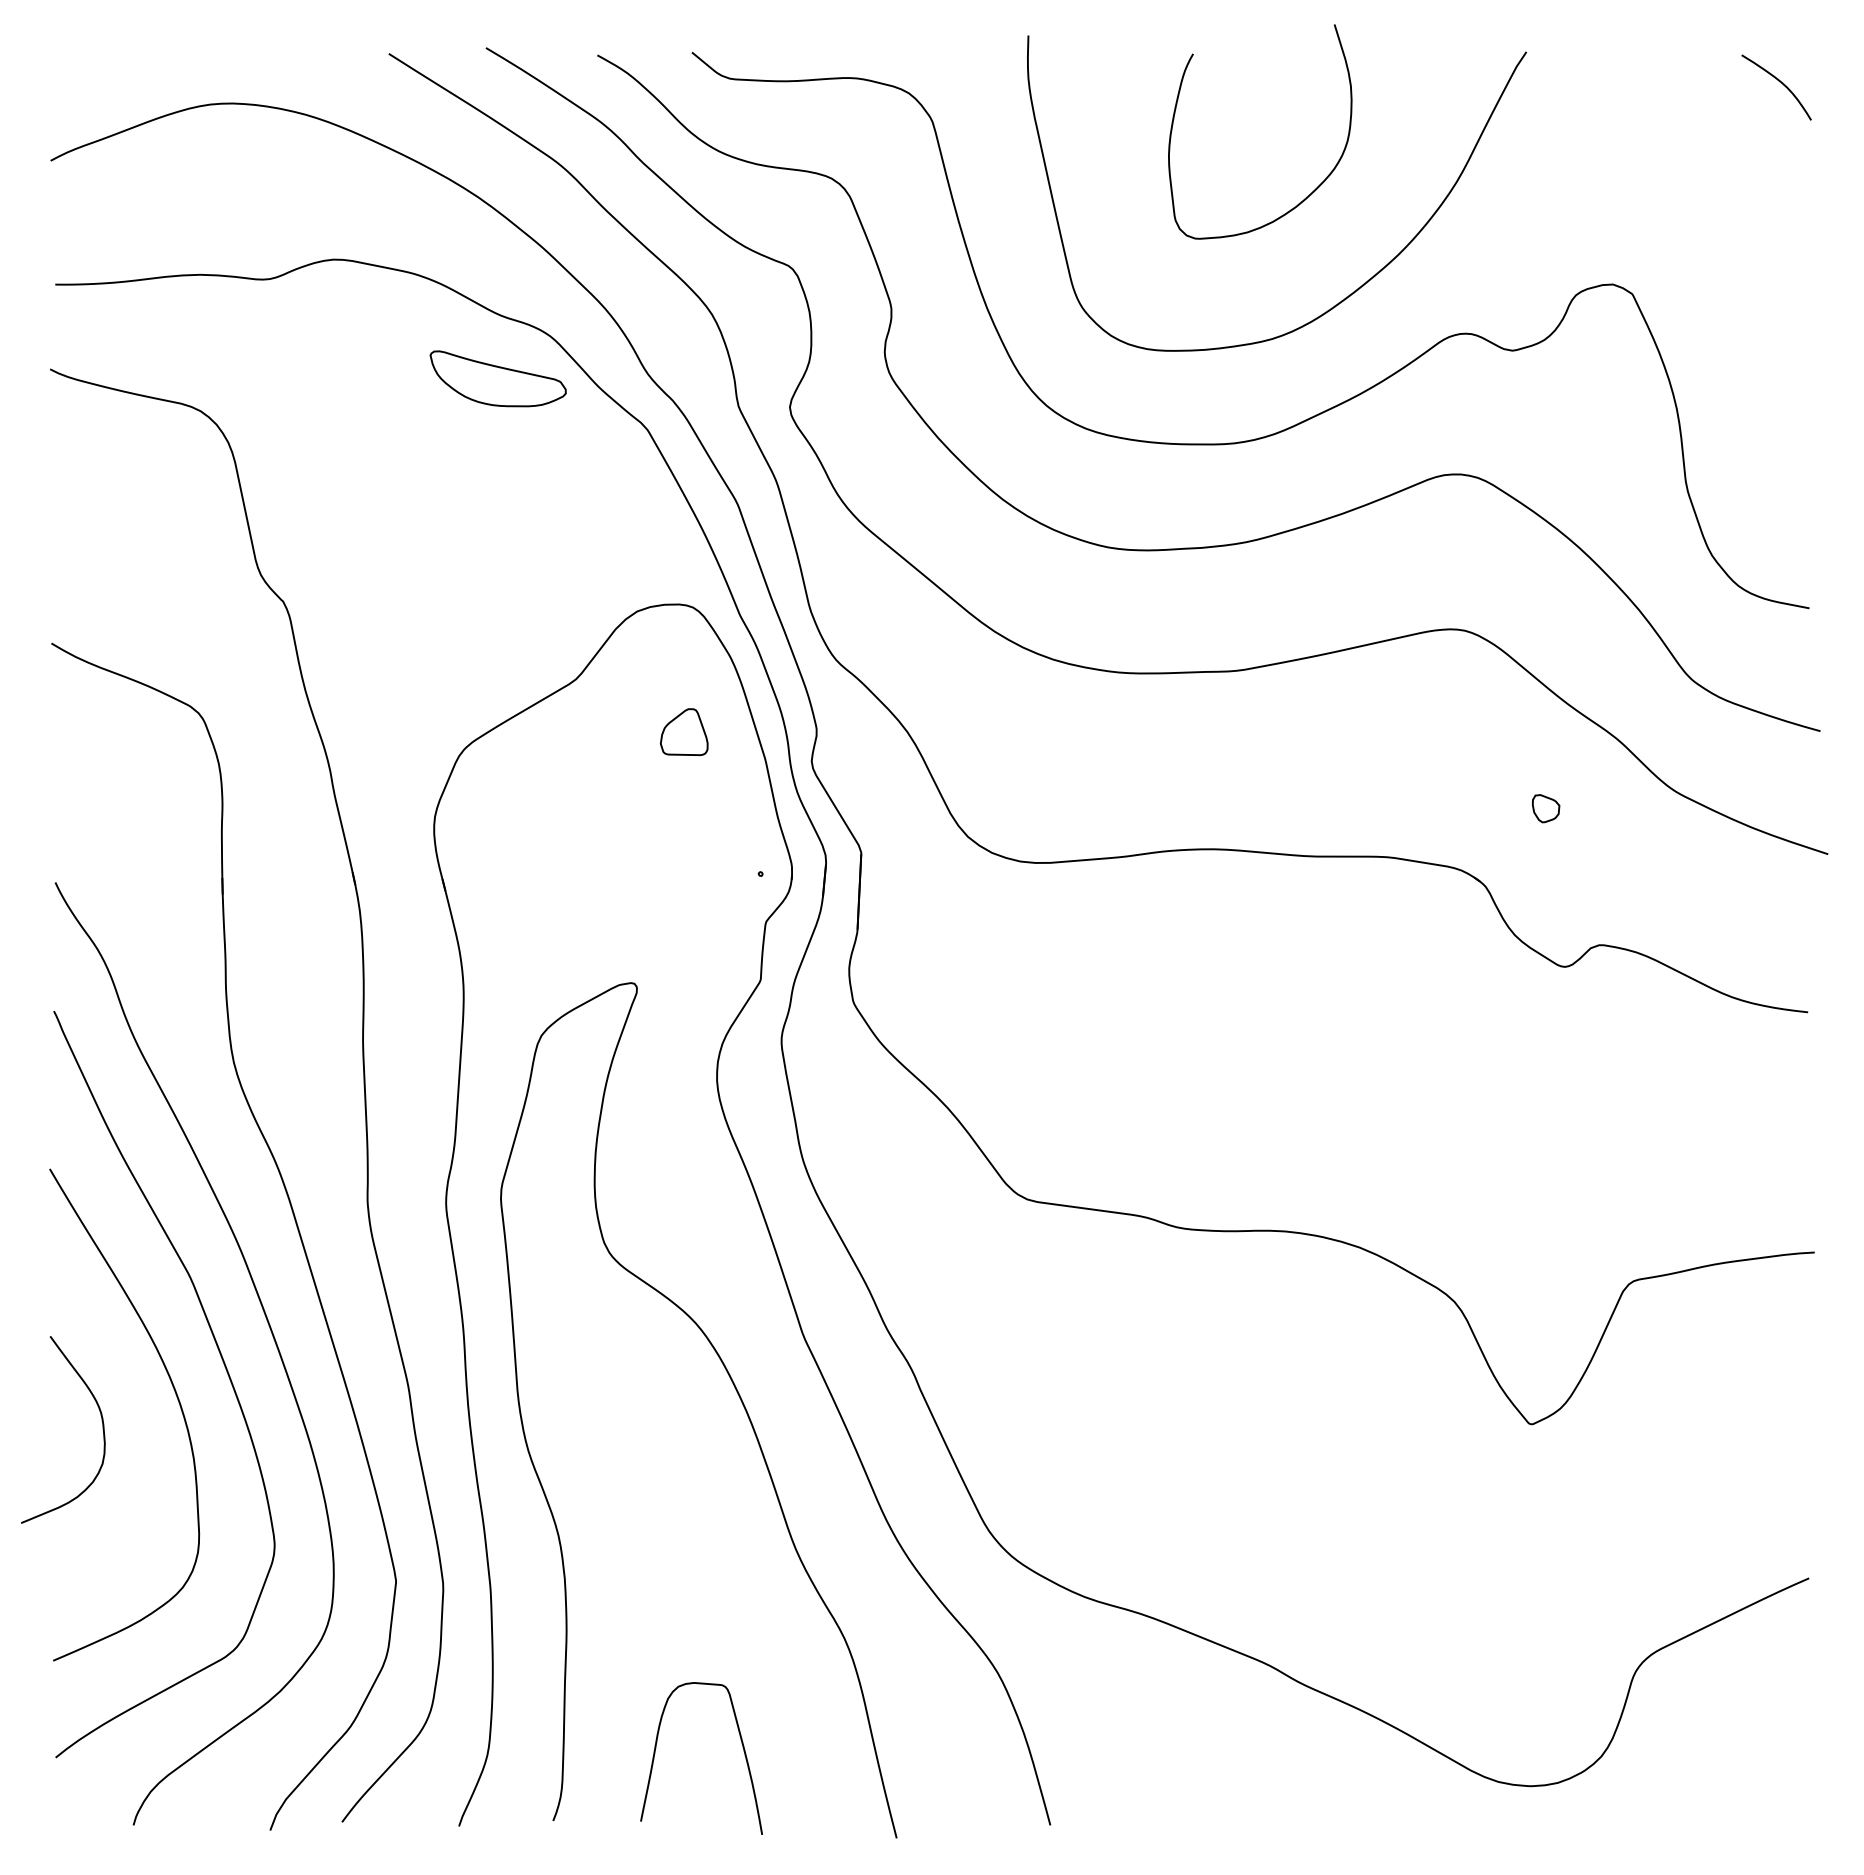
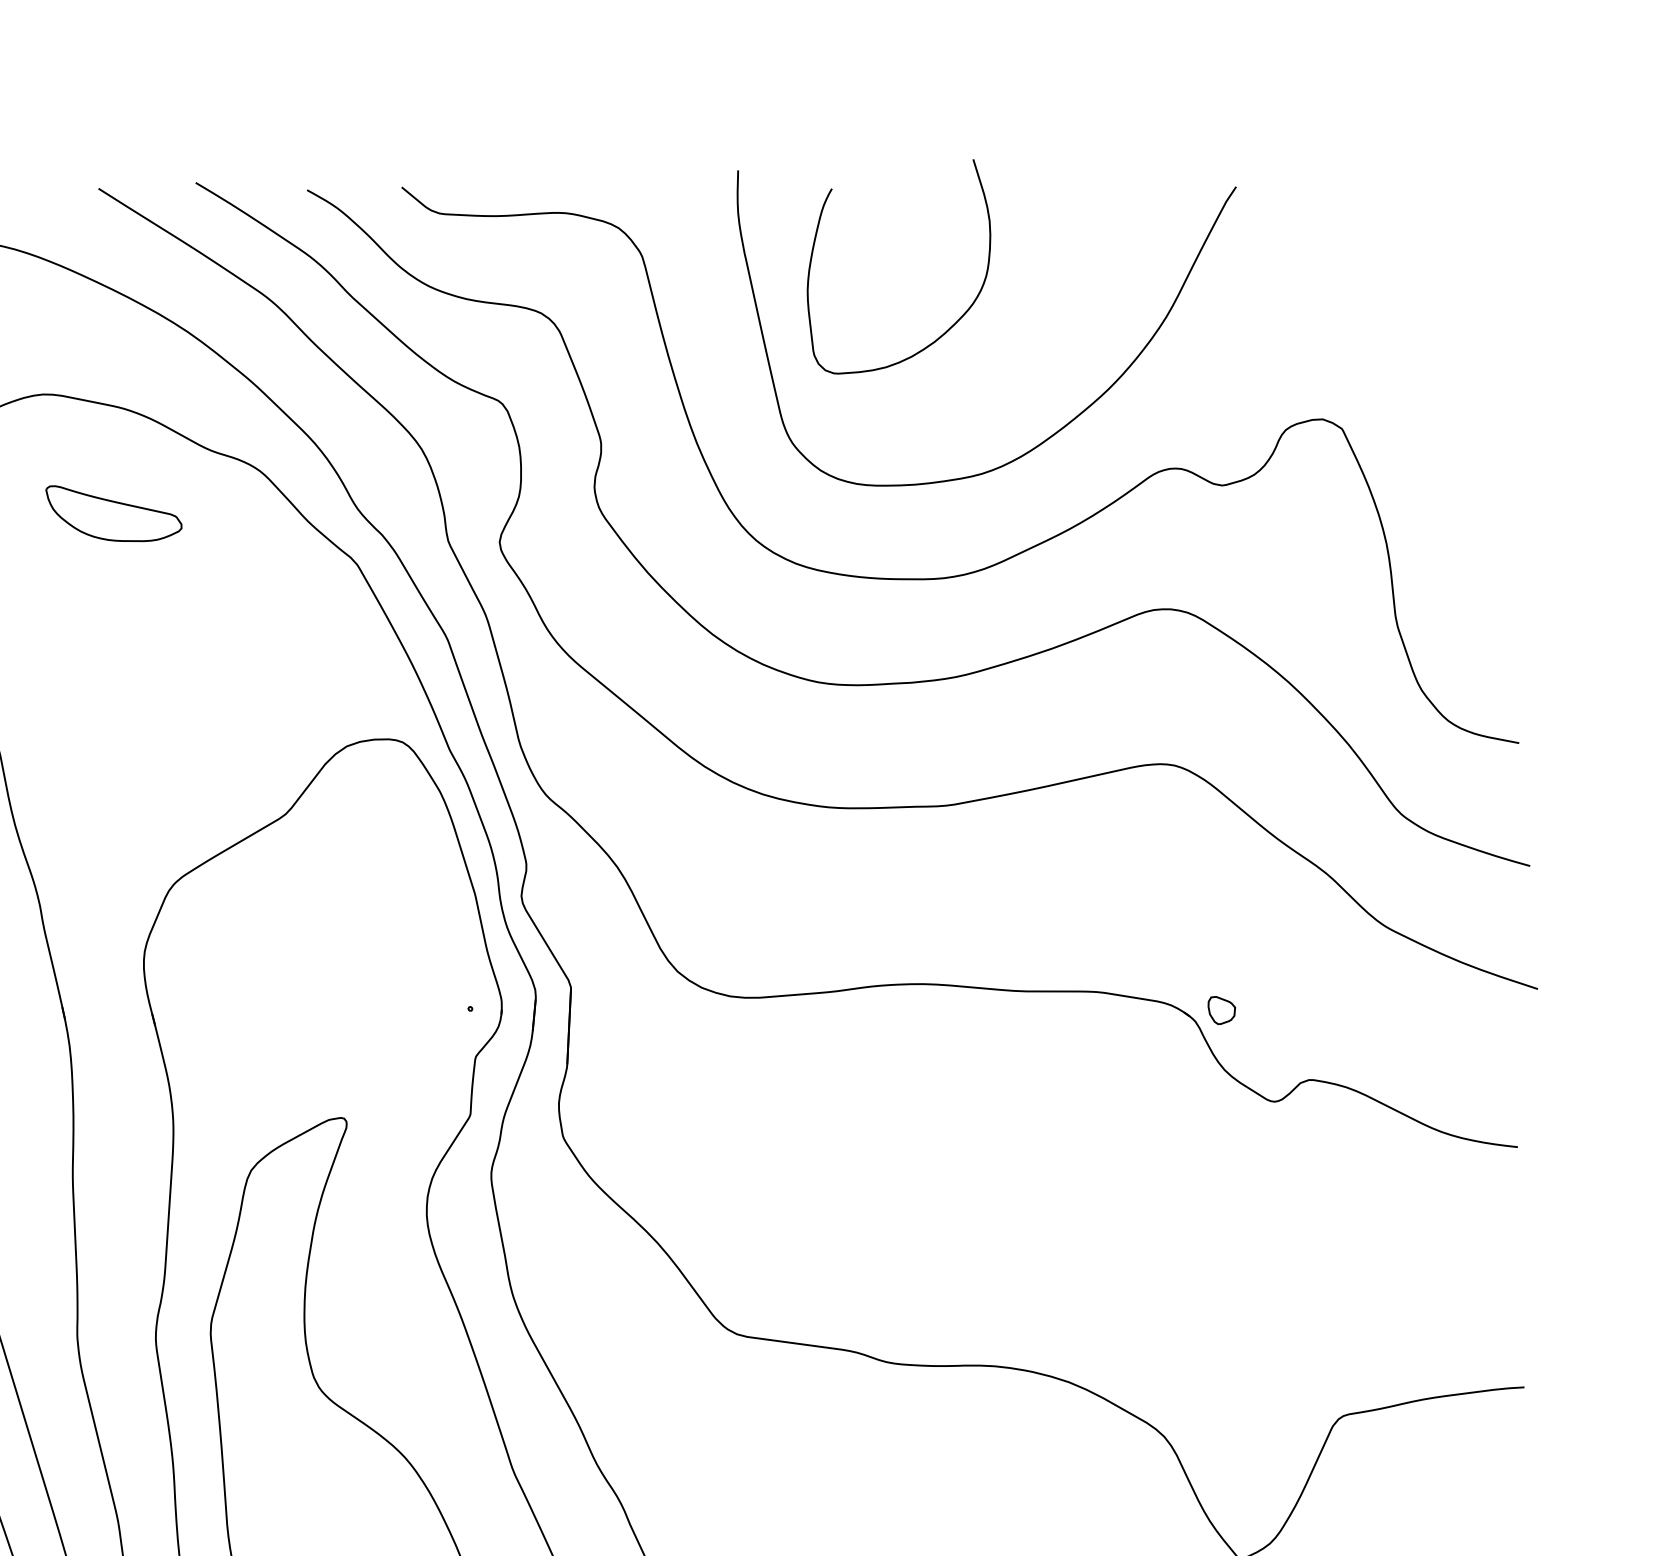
curve: (1779, 82) -> (1489, 217), removed
curve: (1316, 187) -> (955, 322), moved
part: (497, 378) -> (113, 513), moved
part: (683, 732) -> (393, 867), removed
part: (1545, 808) -> (1221, 1010), moved

